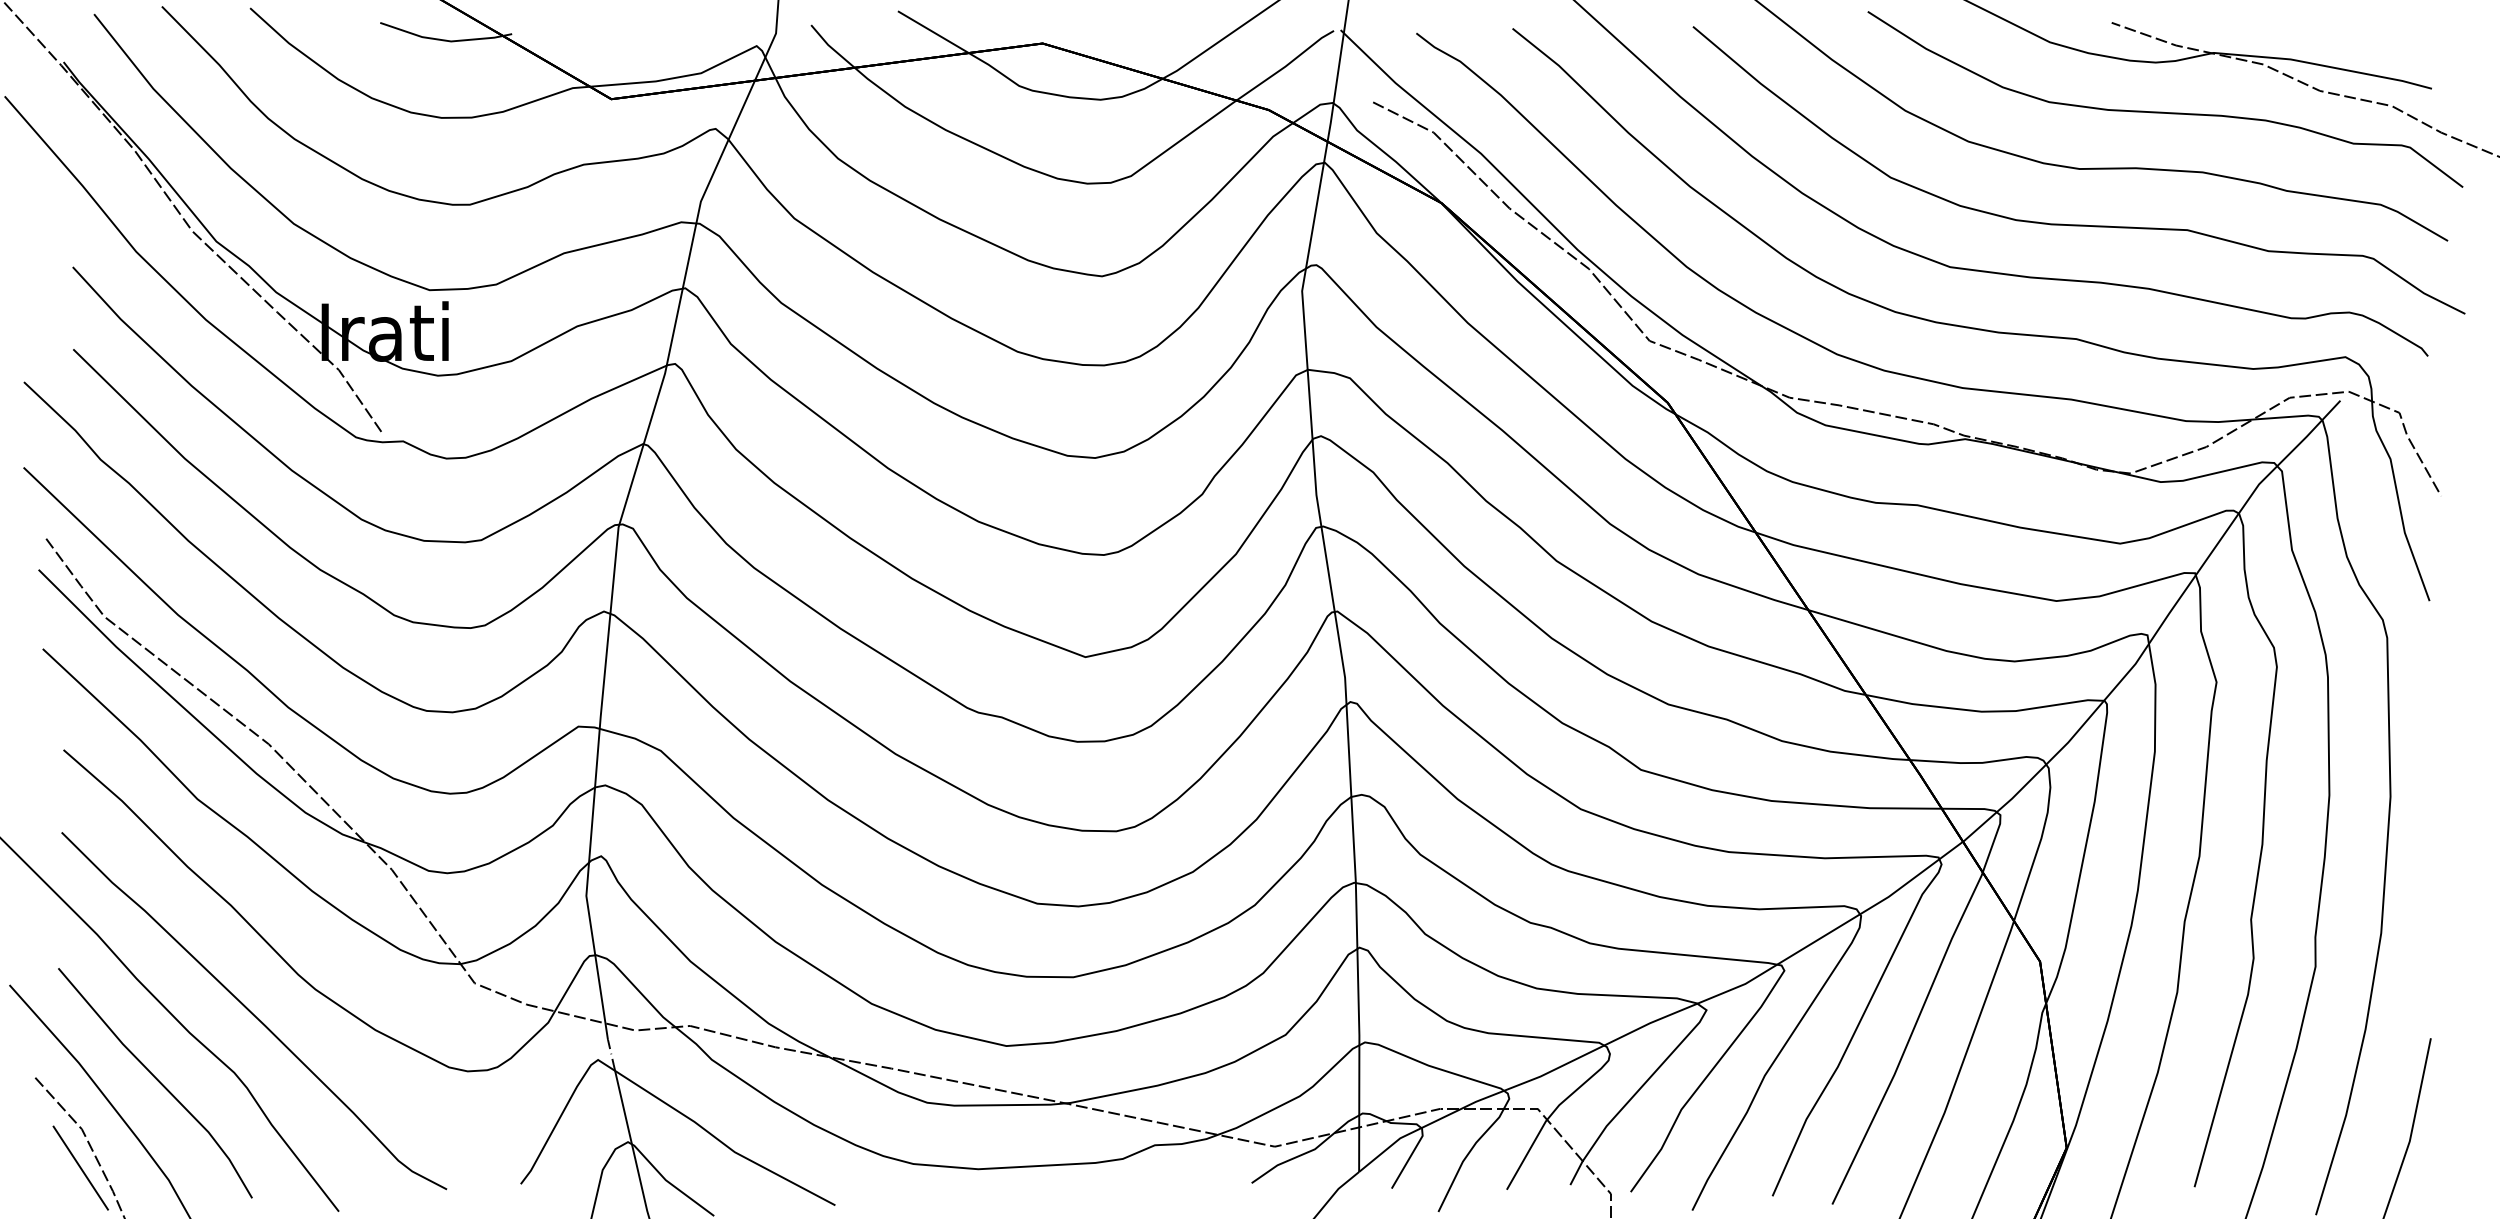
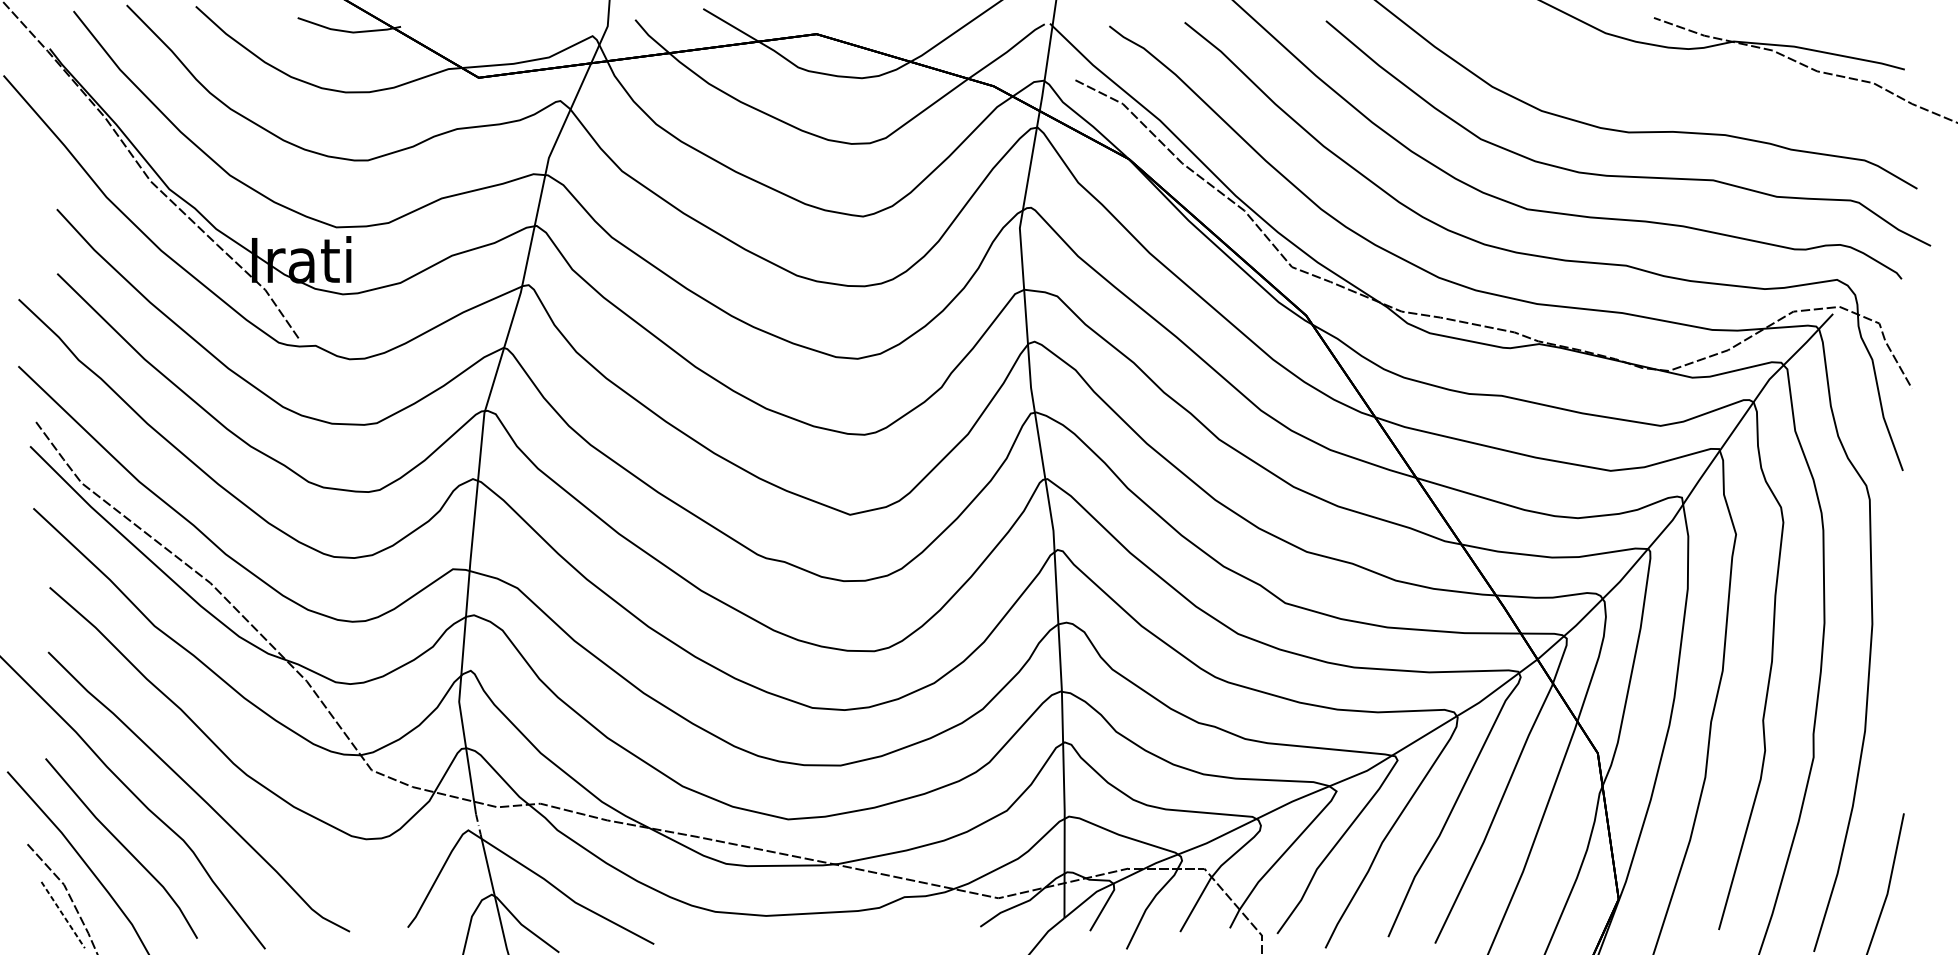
curve: (2163, 111) -> (1694, 87), removed
line: (80, 1168) -> (62, 915), solid -> dashed

